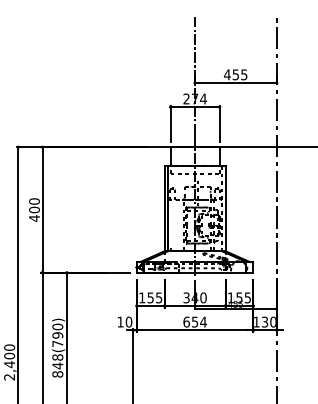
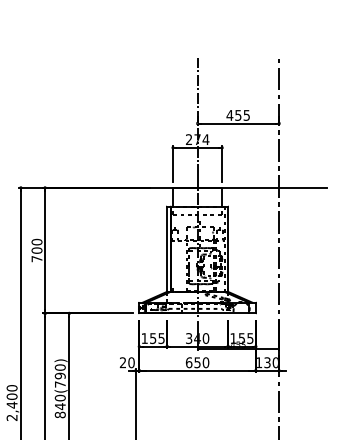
text: (34, 217) -> (36, 258), 400 -> 700
text: (120, 321) -> (122, 362), 10 -> 20
text: (203, 321) -> (205, 362), 654 -> 650
text: (58, 356) -> (60, 397), 848(790) -> 840(790)

